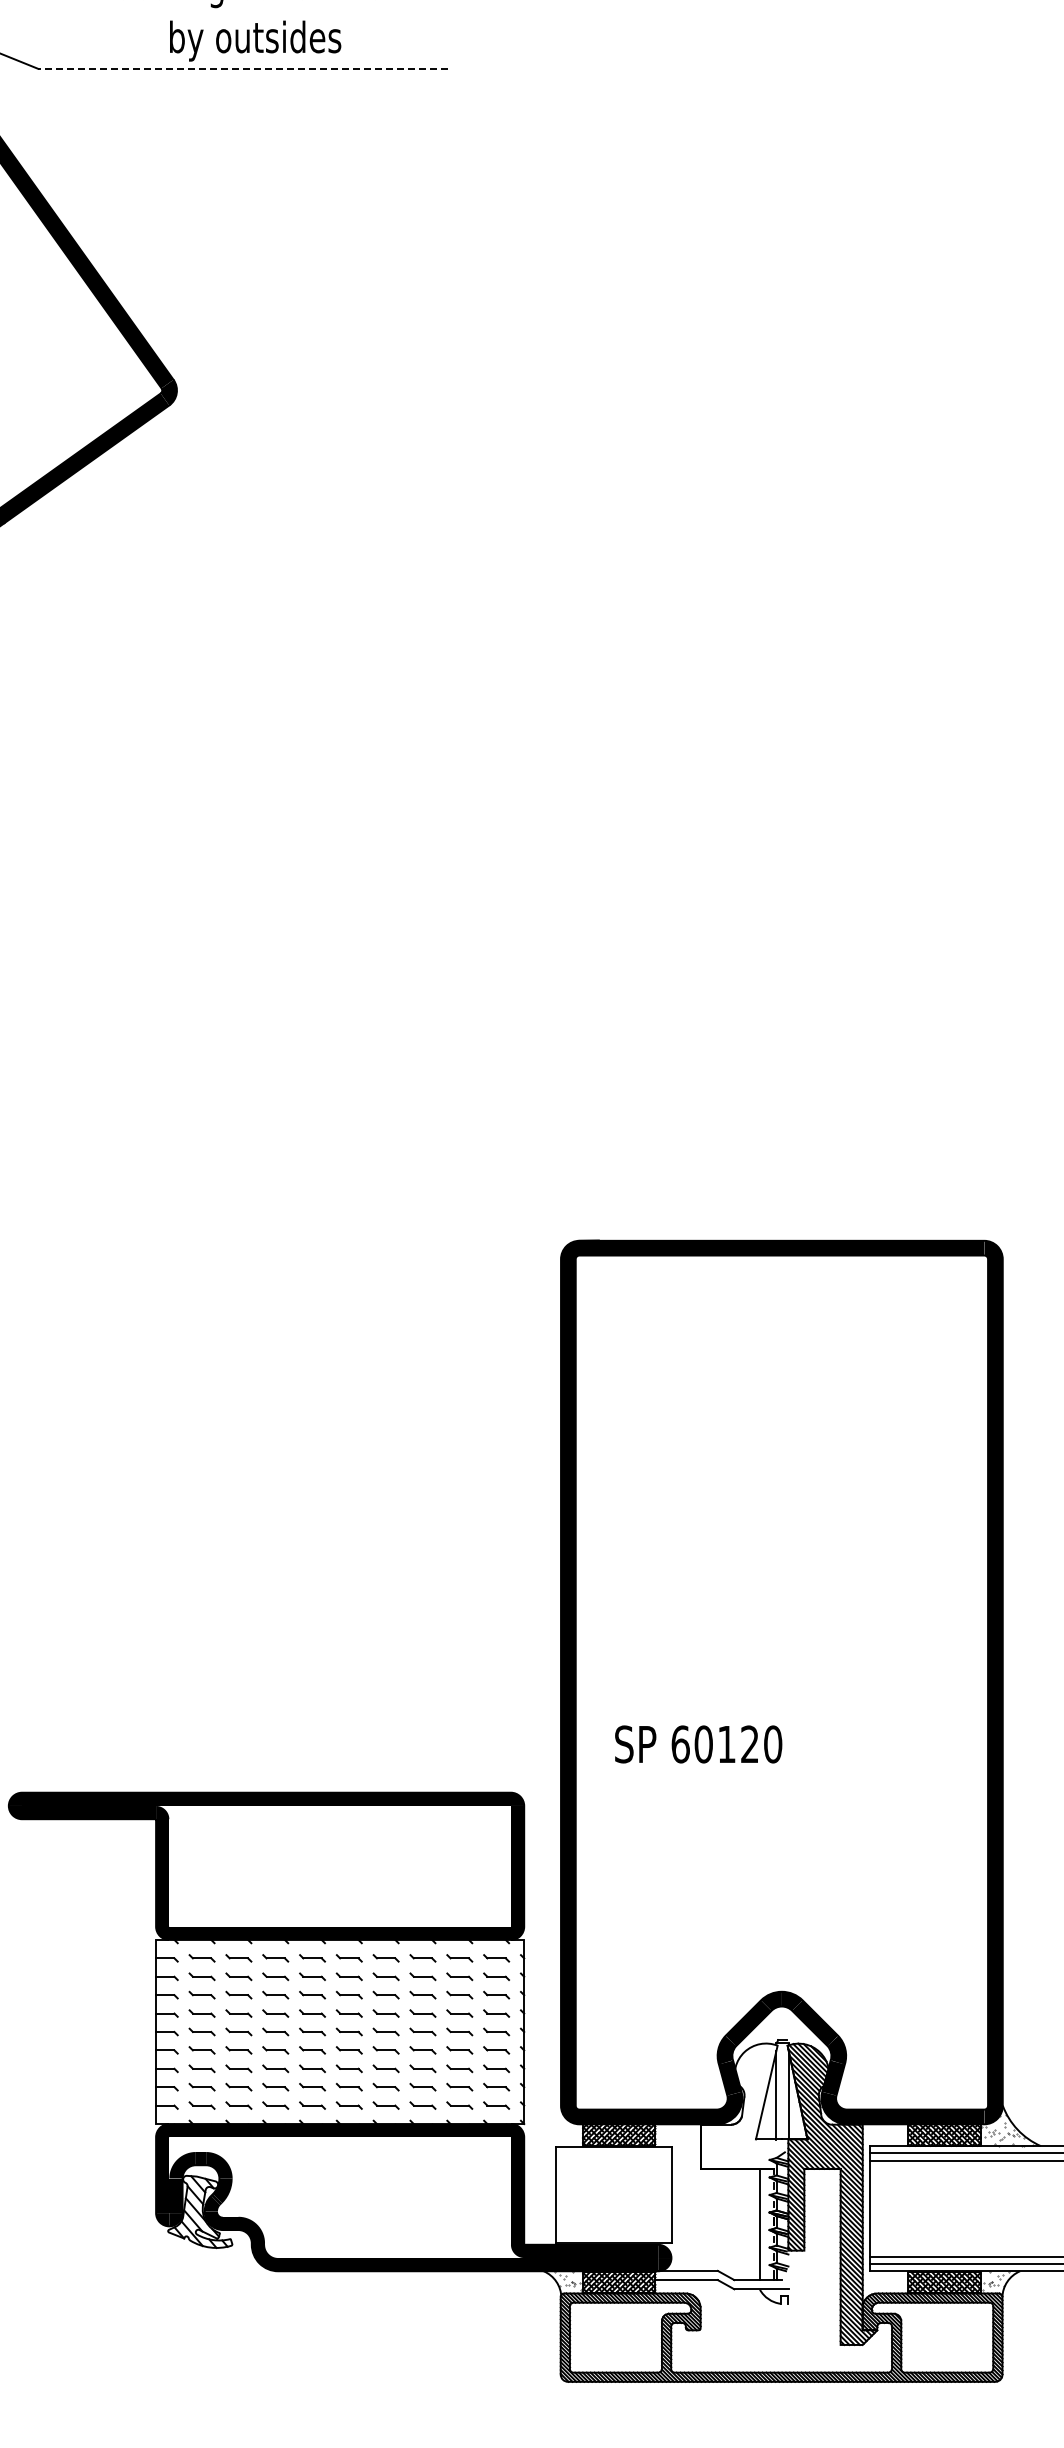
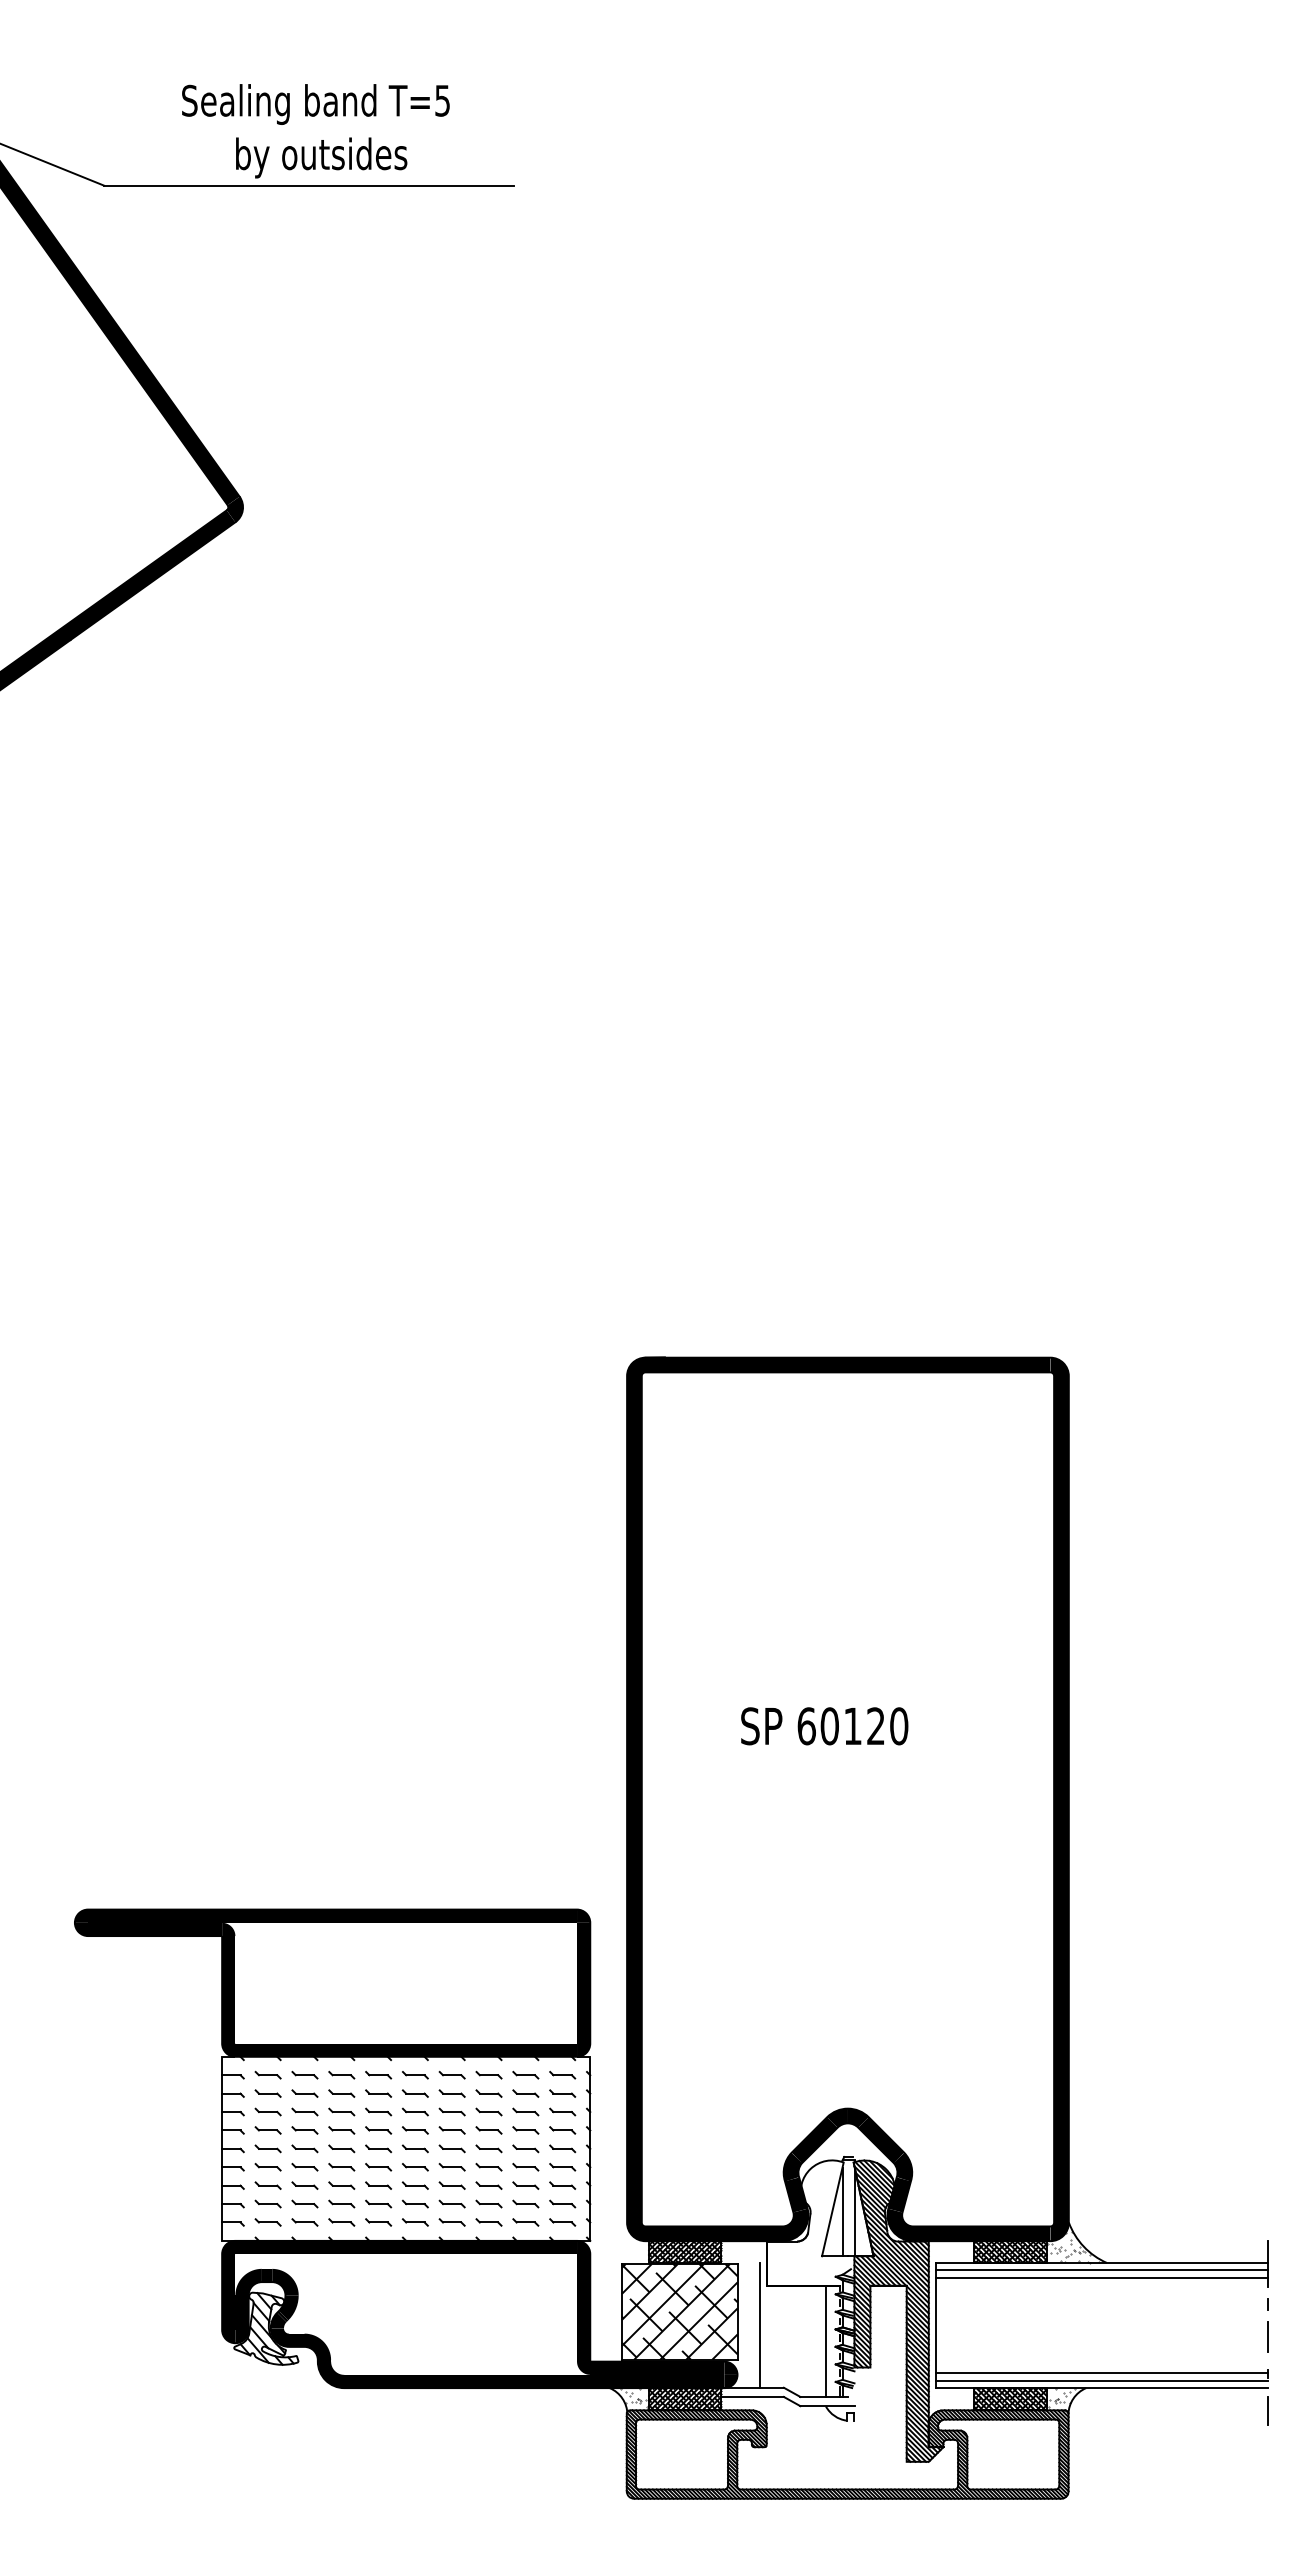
line: (242, 68) -> (308, 185), dashed -> solid
text: (698, 1744) -> (824, 1726), moved
hatch: (613, 2194) -> (679, 2311), added
line: (693, 2208) -> (759, 2325), added

